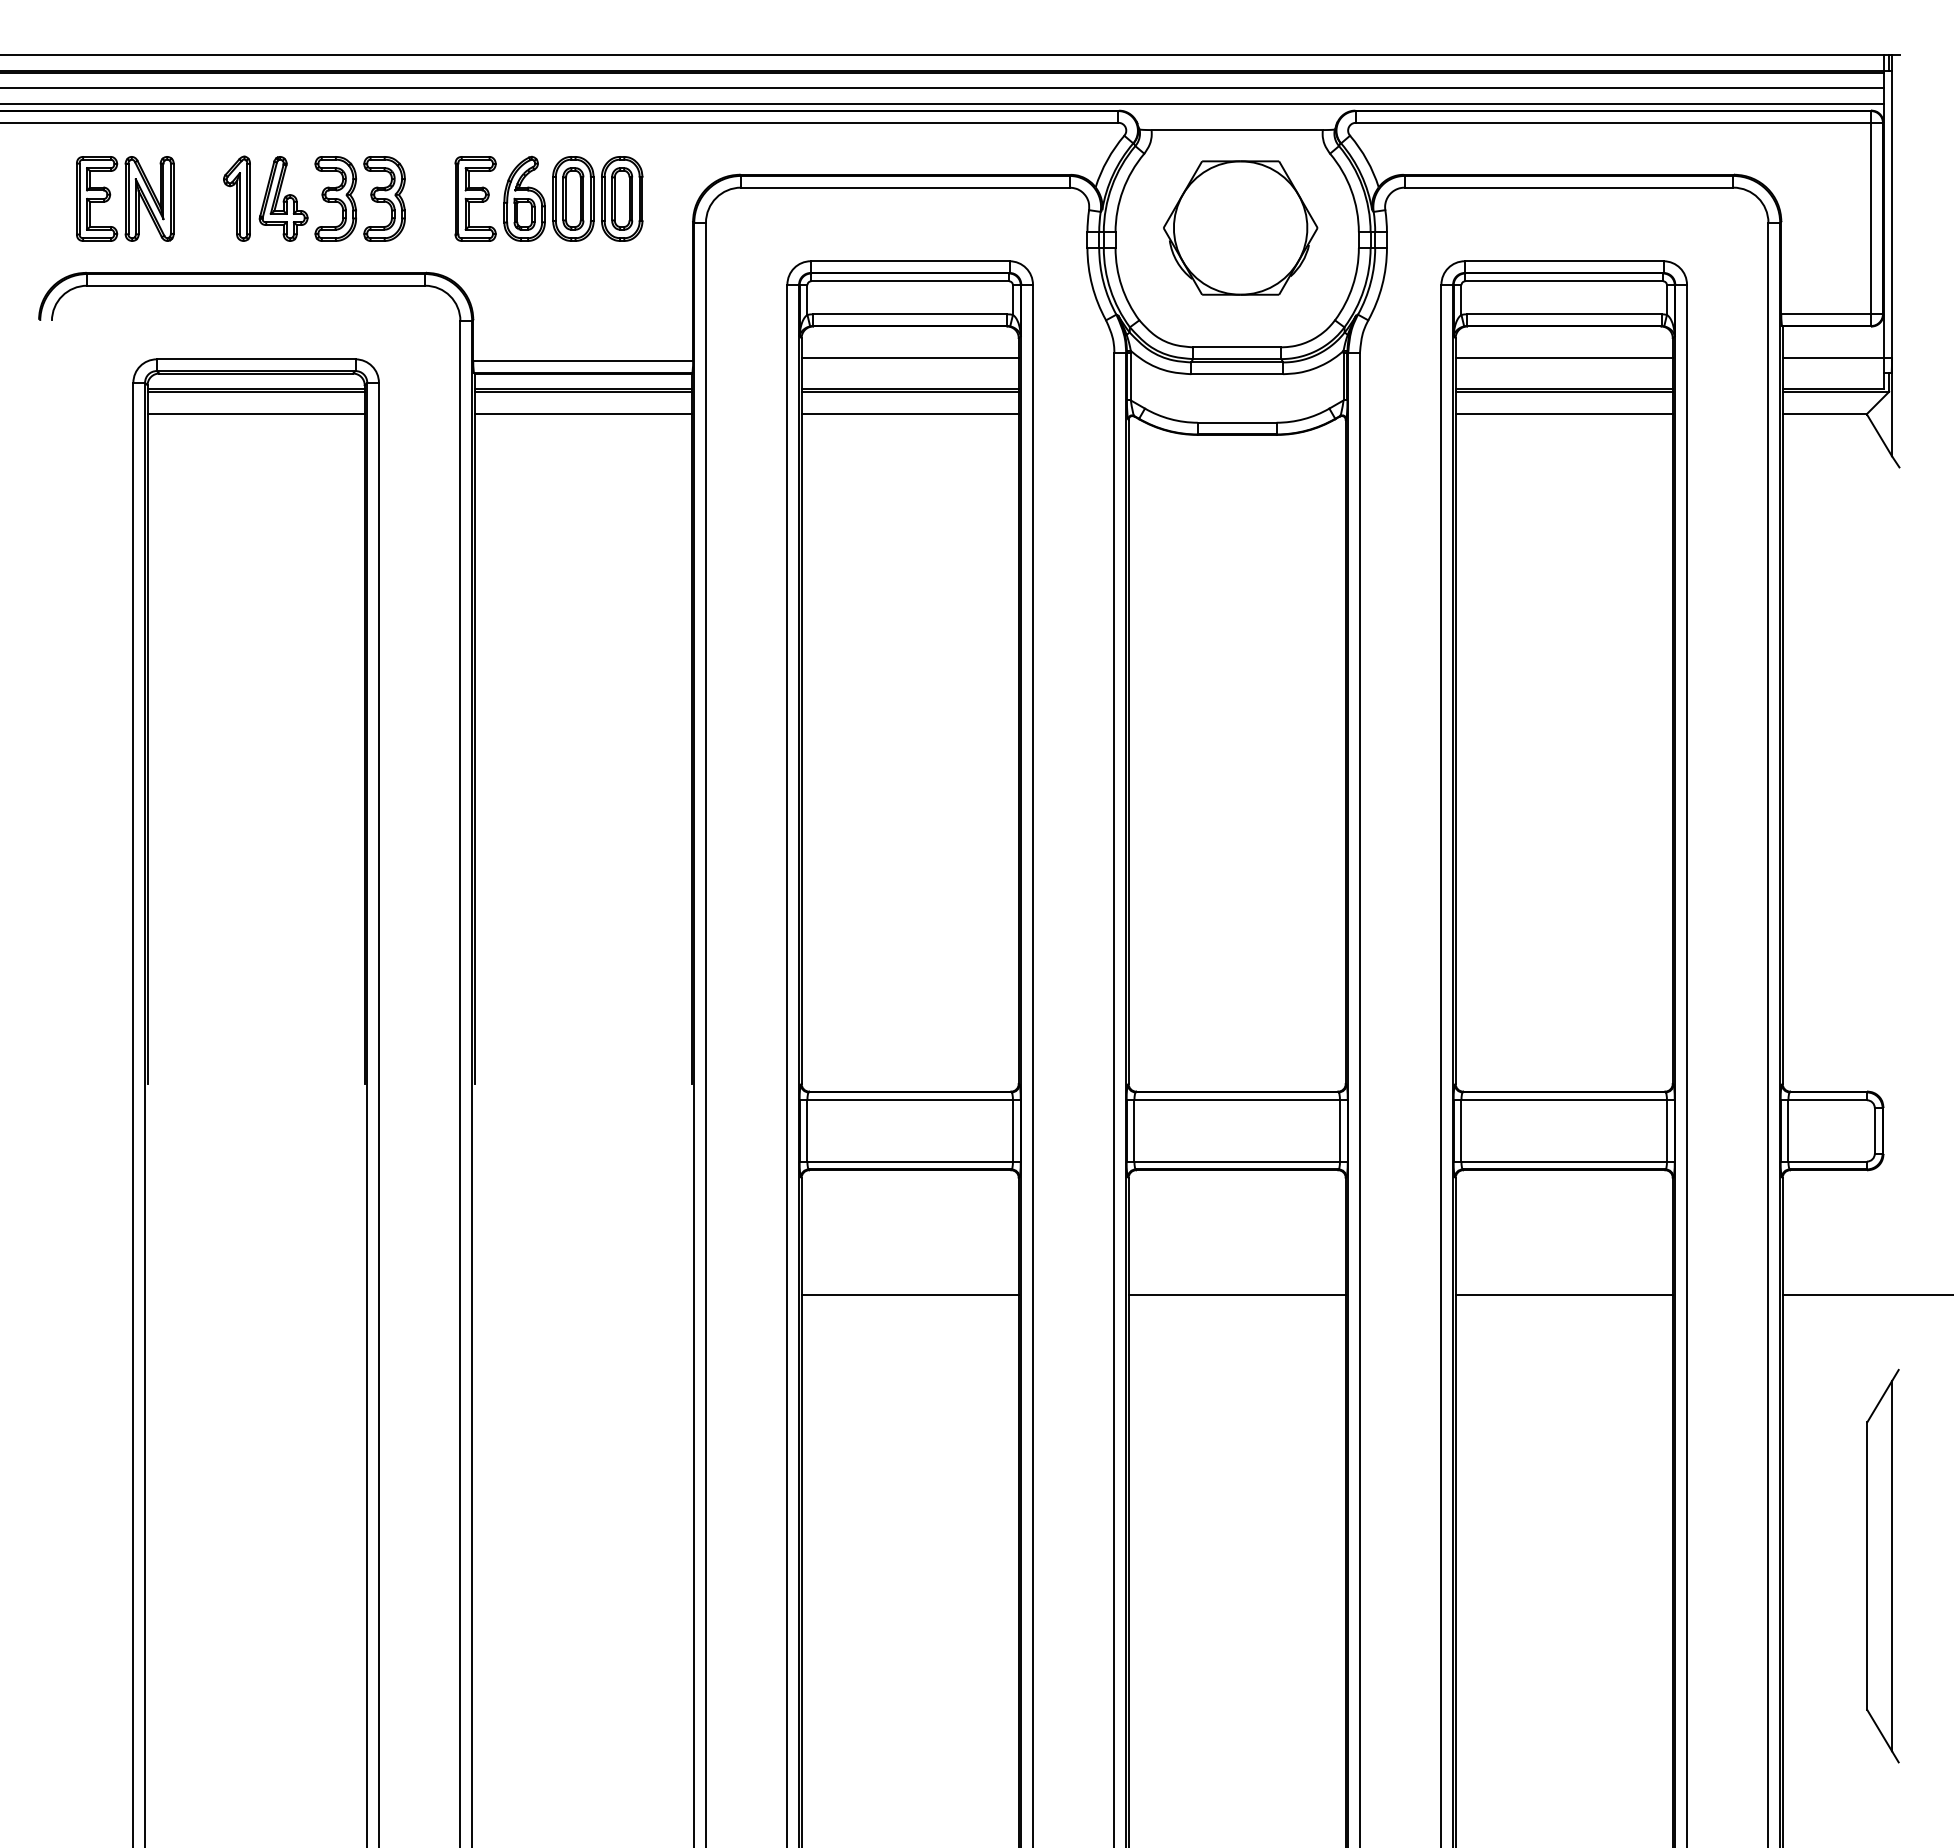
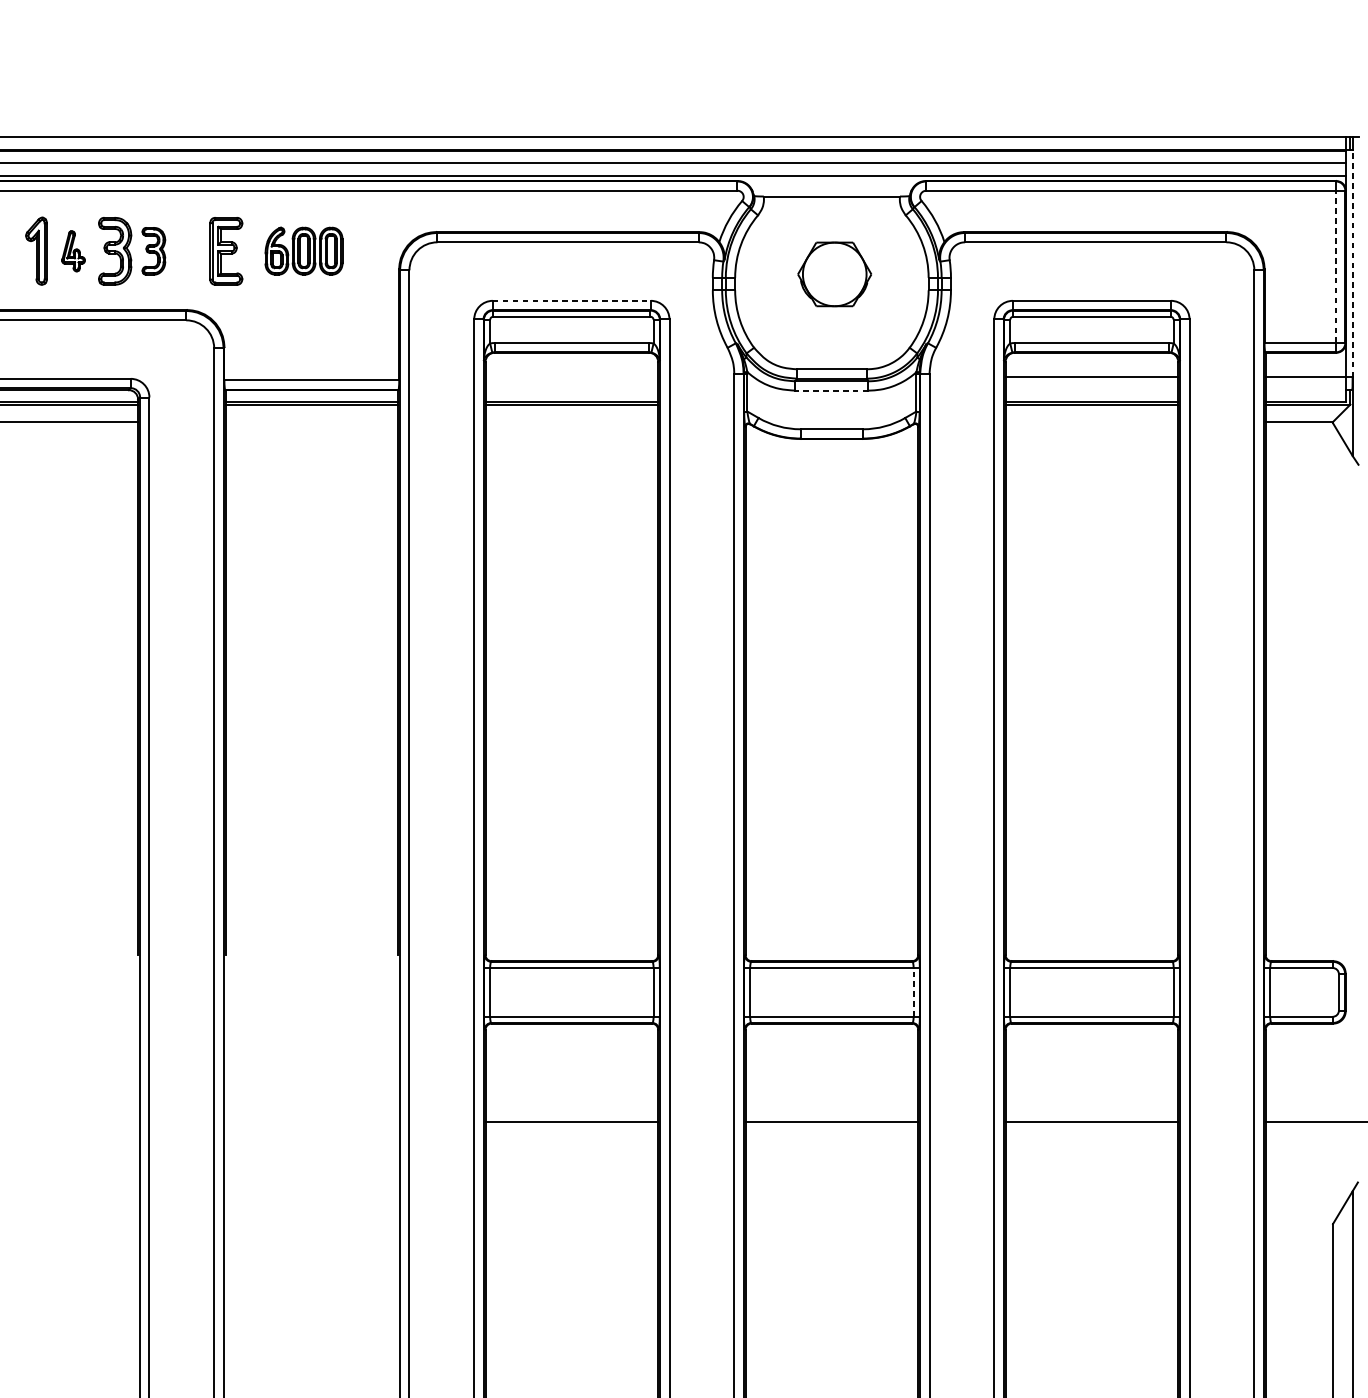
part: (283, 198) -> (73, 250), size x0.6
part: (384, 198) -> (153, 250), size x0.7
part: (573, 198) -> (304, 250), size x0.7
line: (1892, 213) -> (1352, 262), solid -> dashed
line: (1871, 218) -> (1336, 266), solid -> dashed
part: (1240, 227) -> (834, 274), size x0.6
line: (910, 261) -> (572, 301), solid -> dashed
line: (909, 357) -> (571, 377), removed
line: (1237, 374) -> (832, 390), solid -> dashed
line: (582, 413) -> (311, 421), removed
line: (909, 413) -> (571, 421), removed
line: (1563, 413) -> (1091, 421), removed
line: (1339, 1130) -> (913, 992), solid -> dashed

